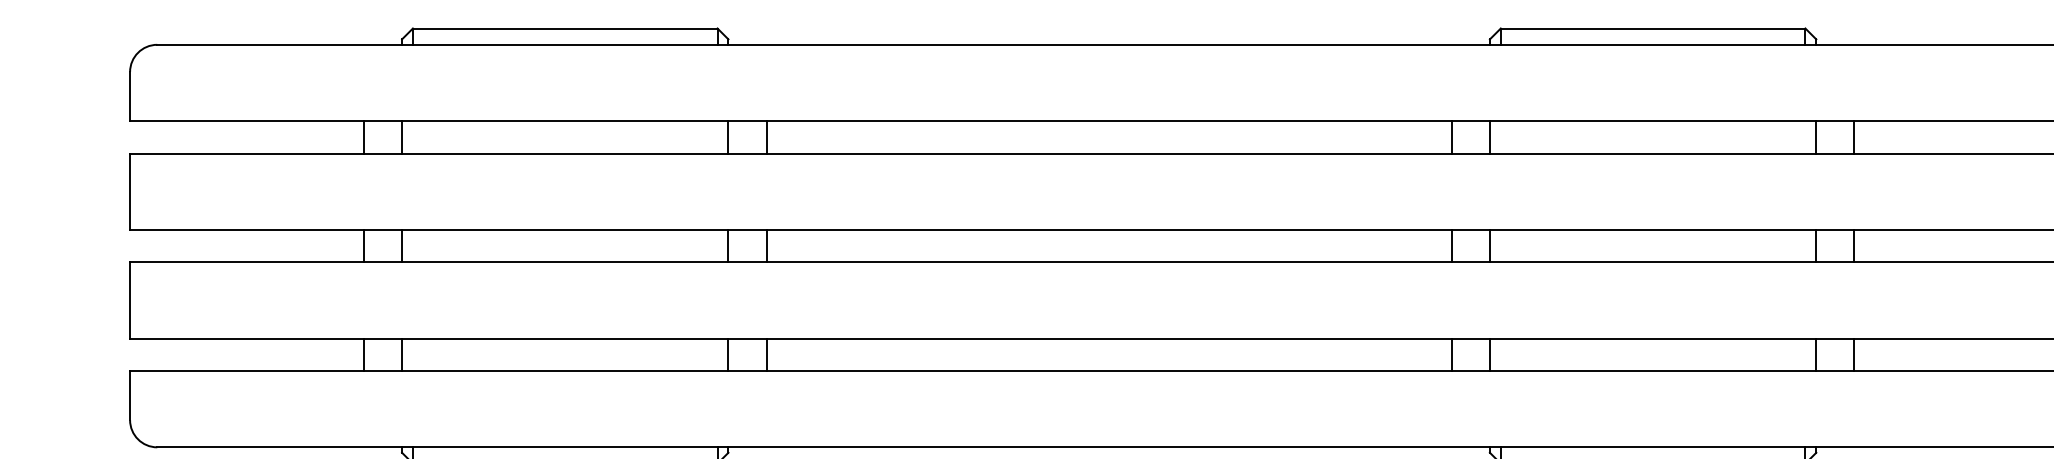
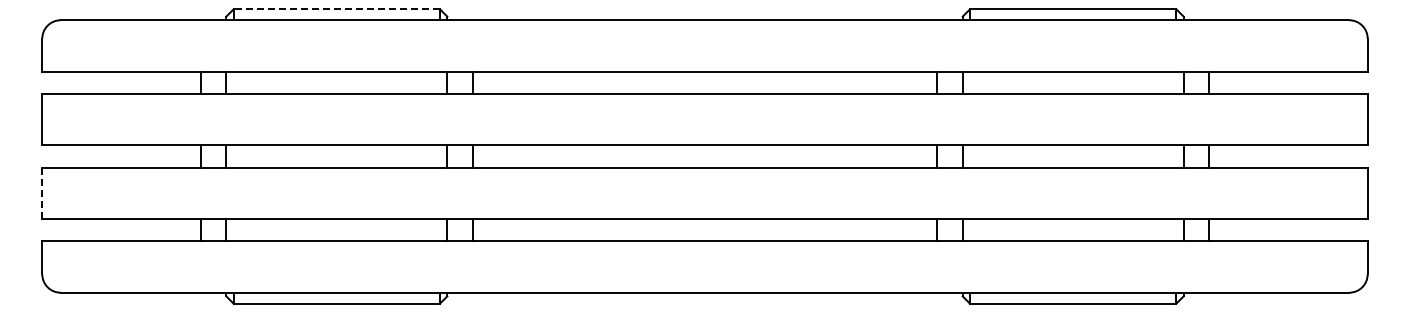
line: (564, 28) -> (336, 9), solid -> dashed
line: (130, 300) -> (42, 193), solid -> dashed

